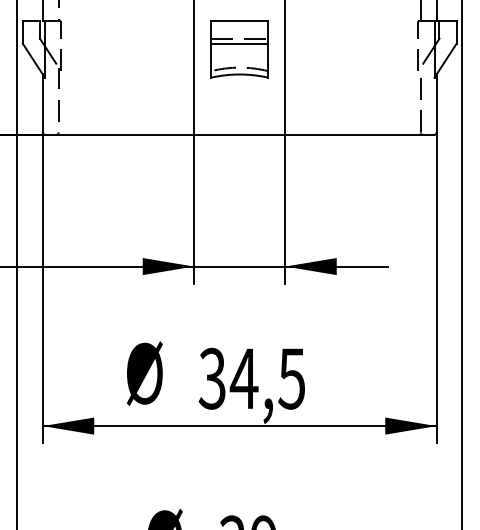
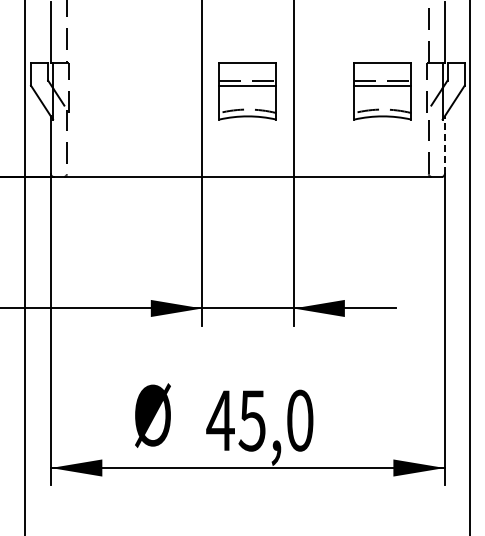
part: (374, 49) -> (382, 91), added
line: (436, 103) -> (444, 145), solid -> dashed
text: (251, 378) -> (259, 420), 34,5 -> 45,0

